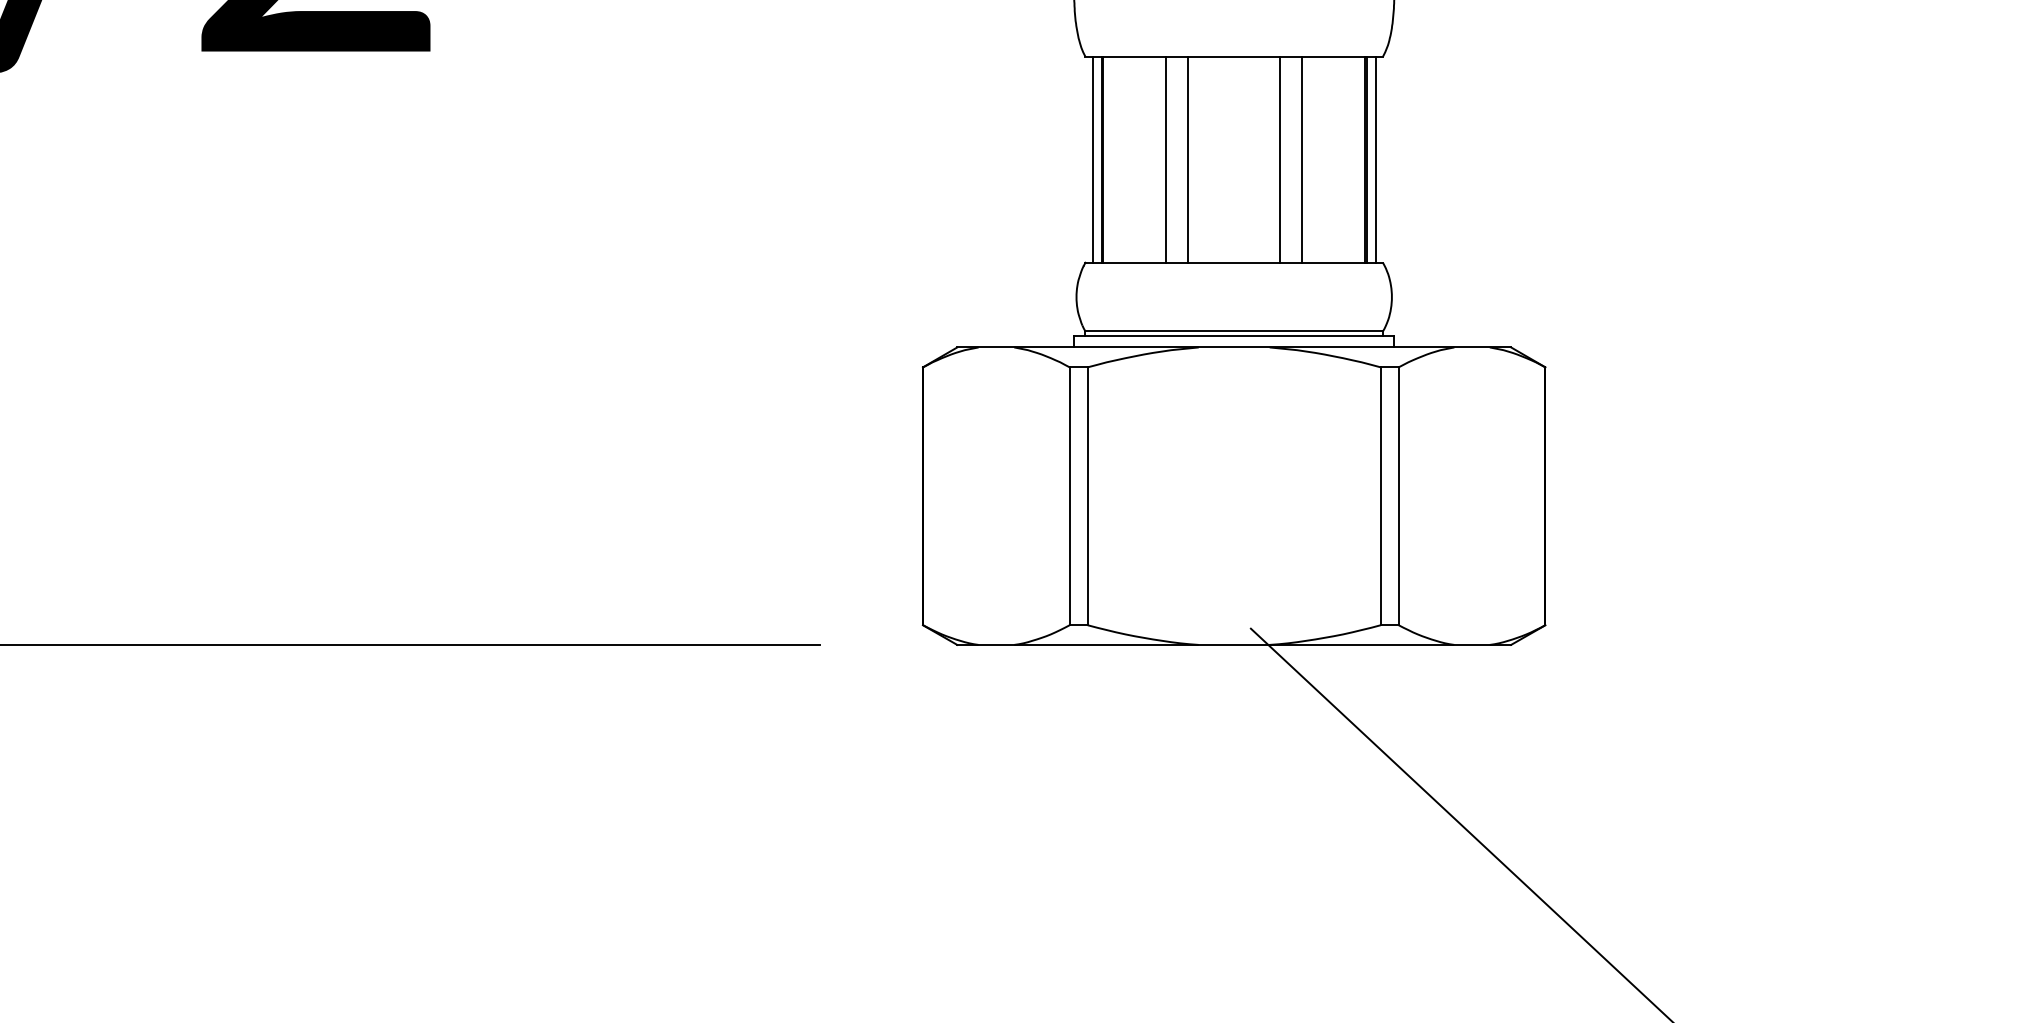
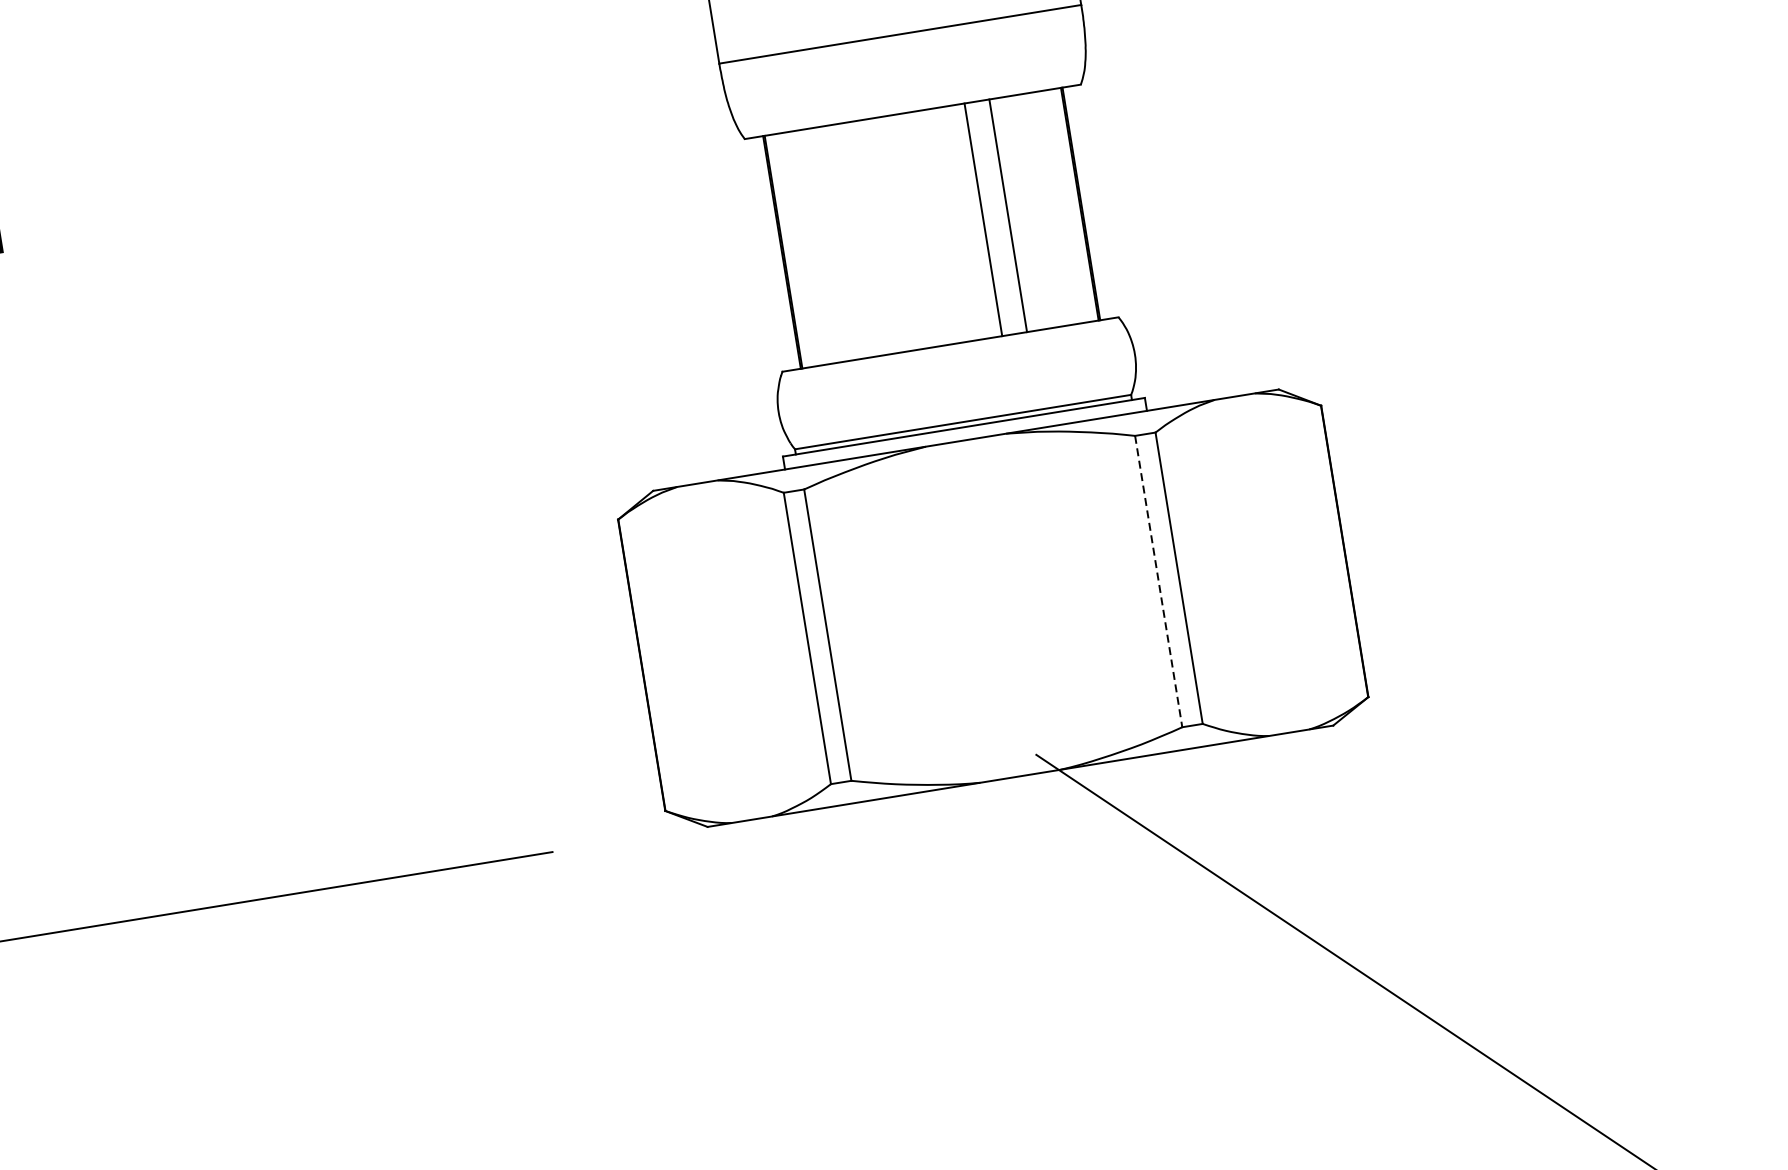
line: (1092, 159) -> (771, 253), removed
line: (1166, 159) -> (855, 240), removed
line: (1188, 159) -> (879, 236), removed
line: (1375, 159) -> (1091, 202), removed
line: (1380, 496) -> (1158, 581), solid -> dashed

